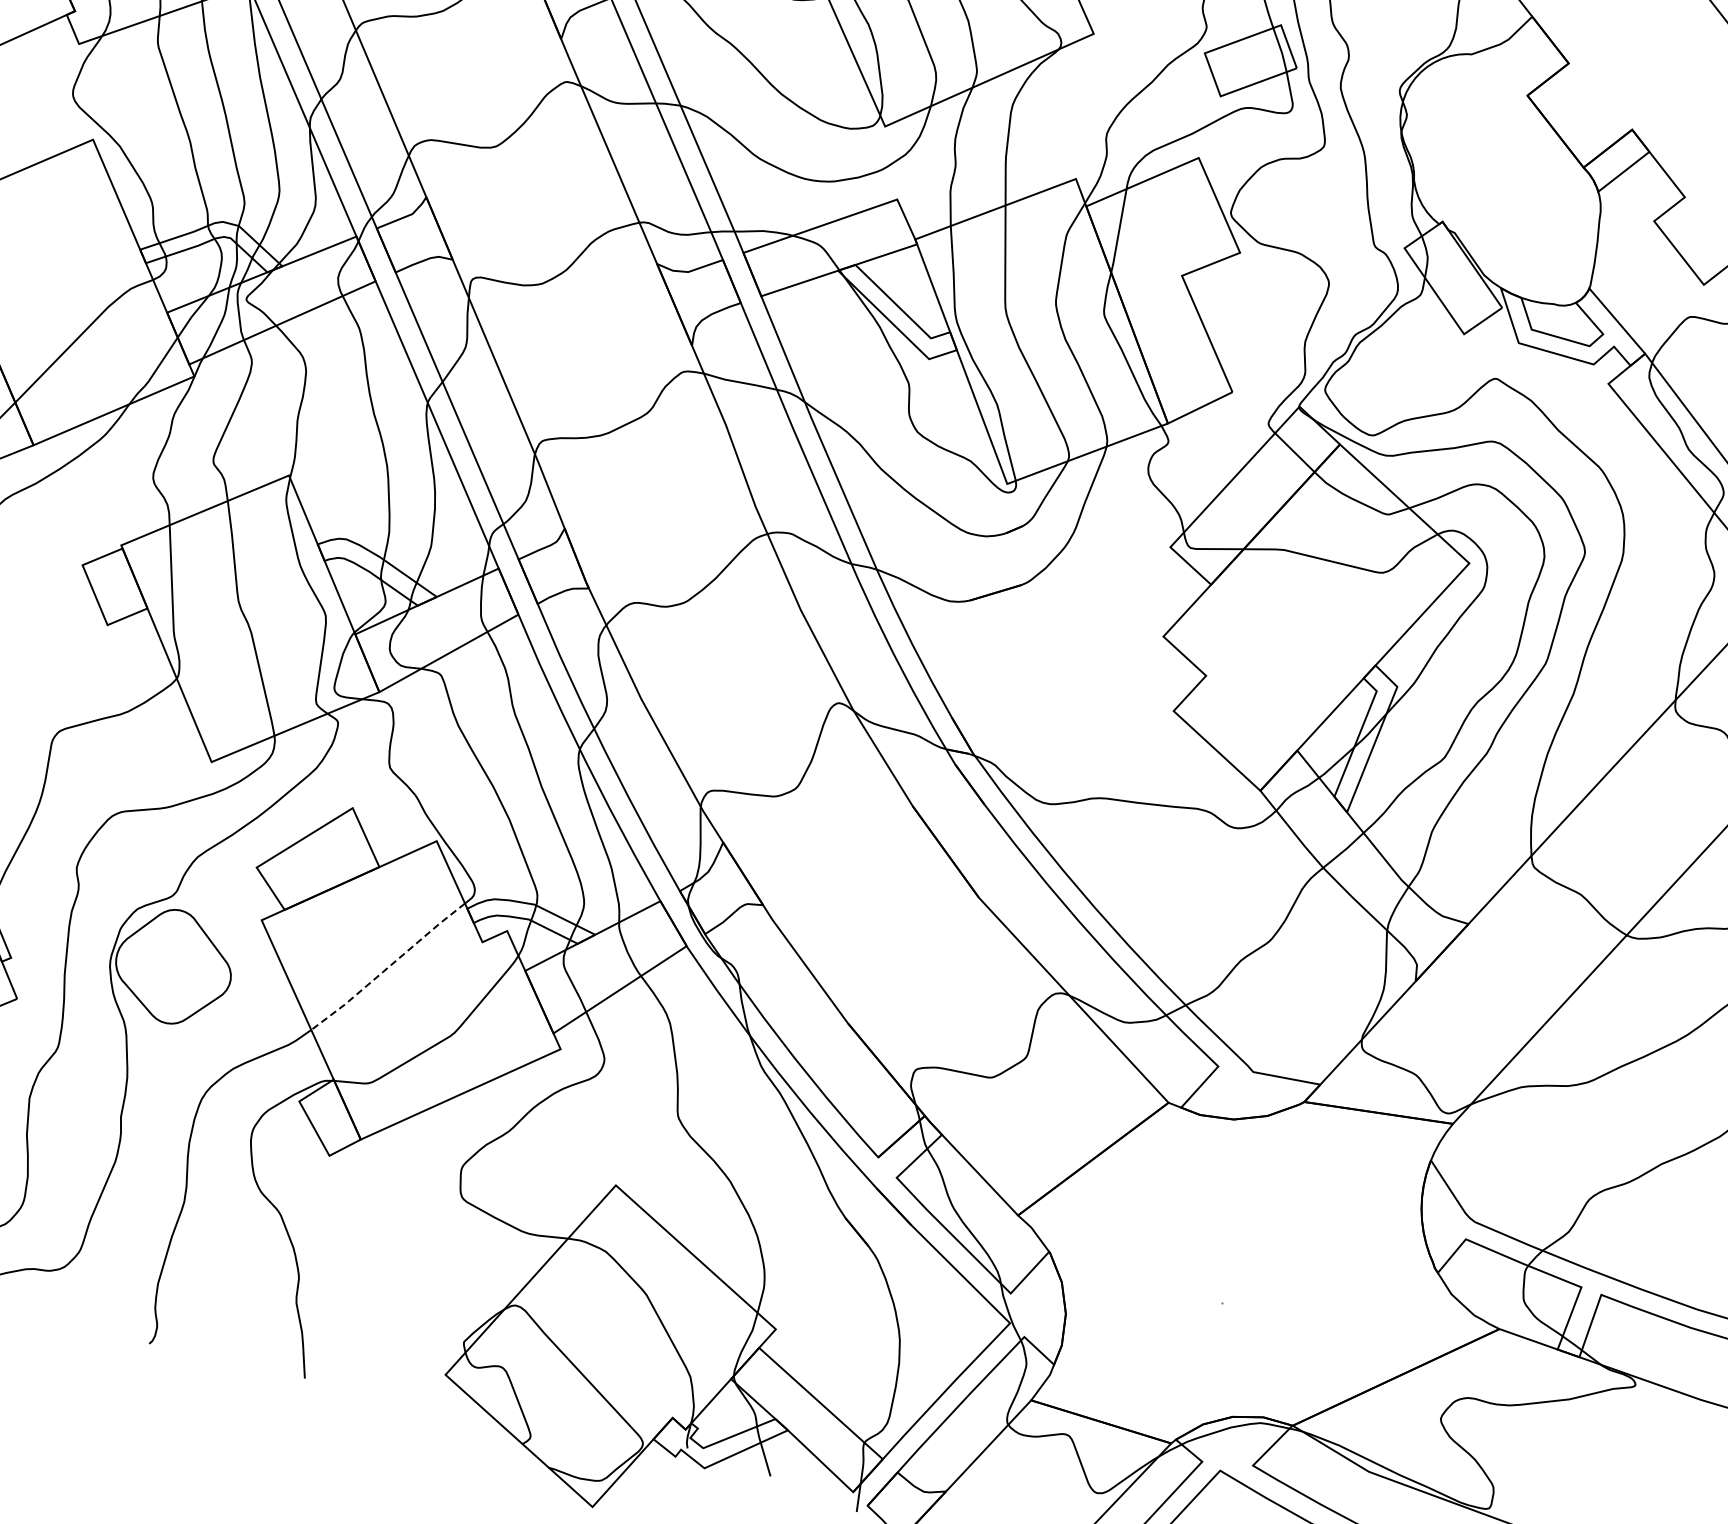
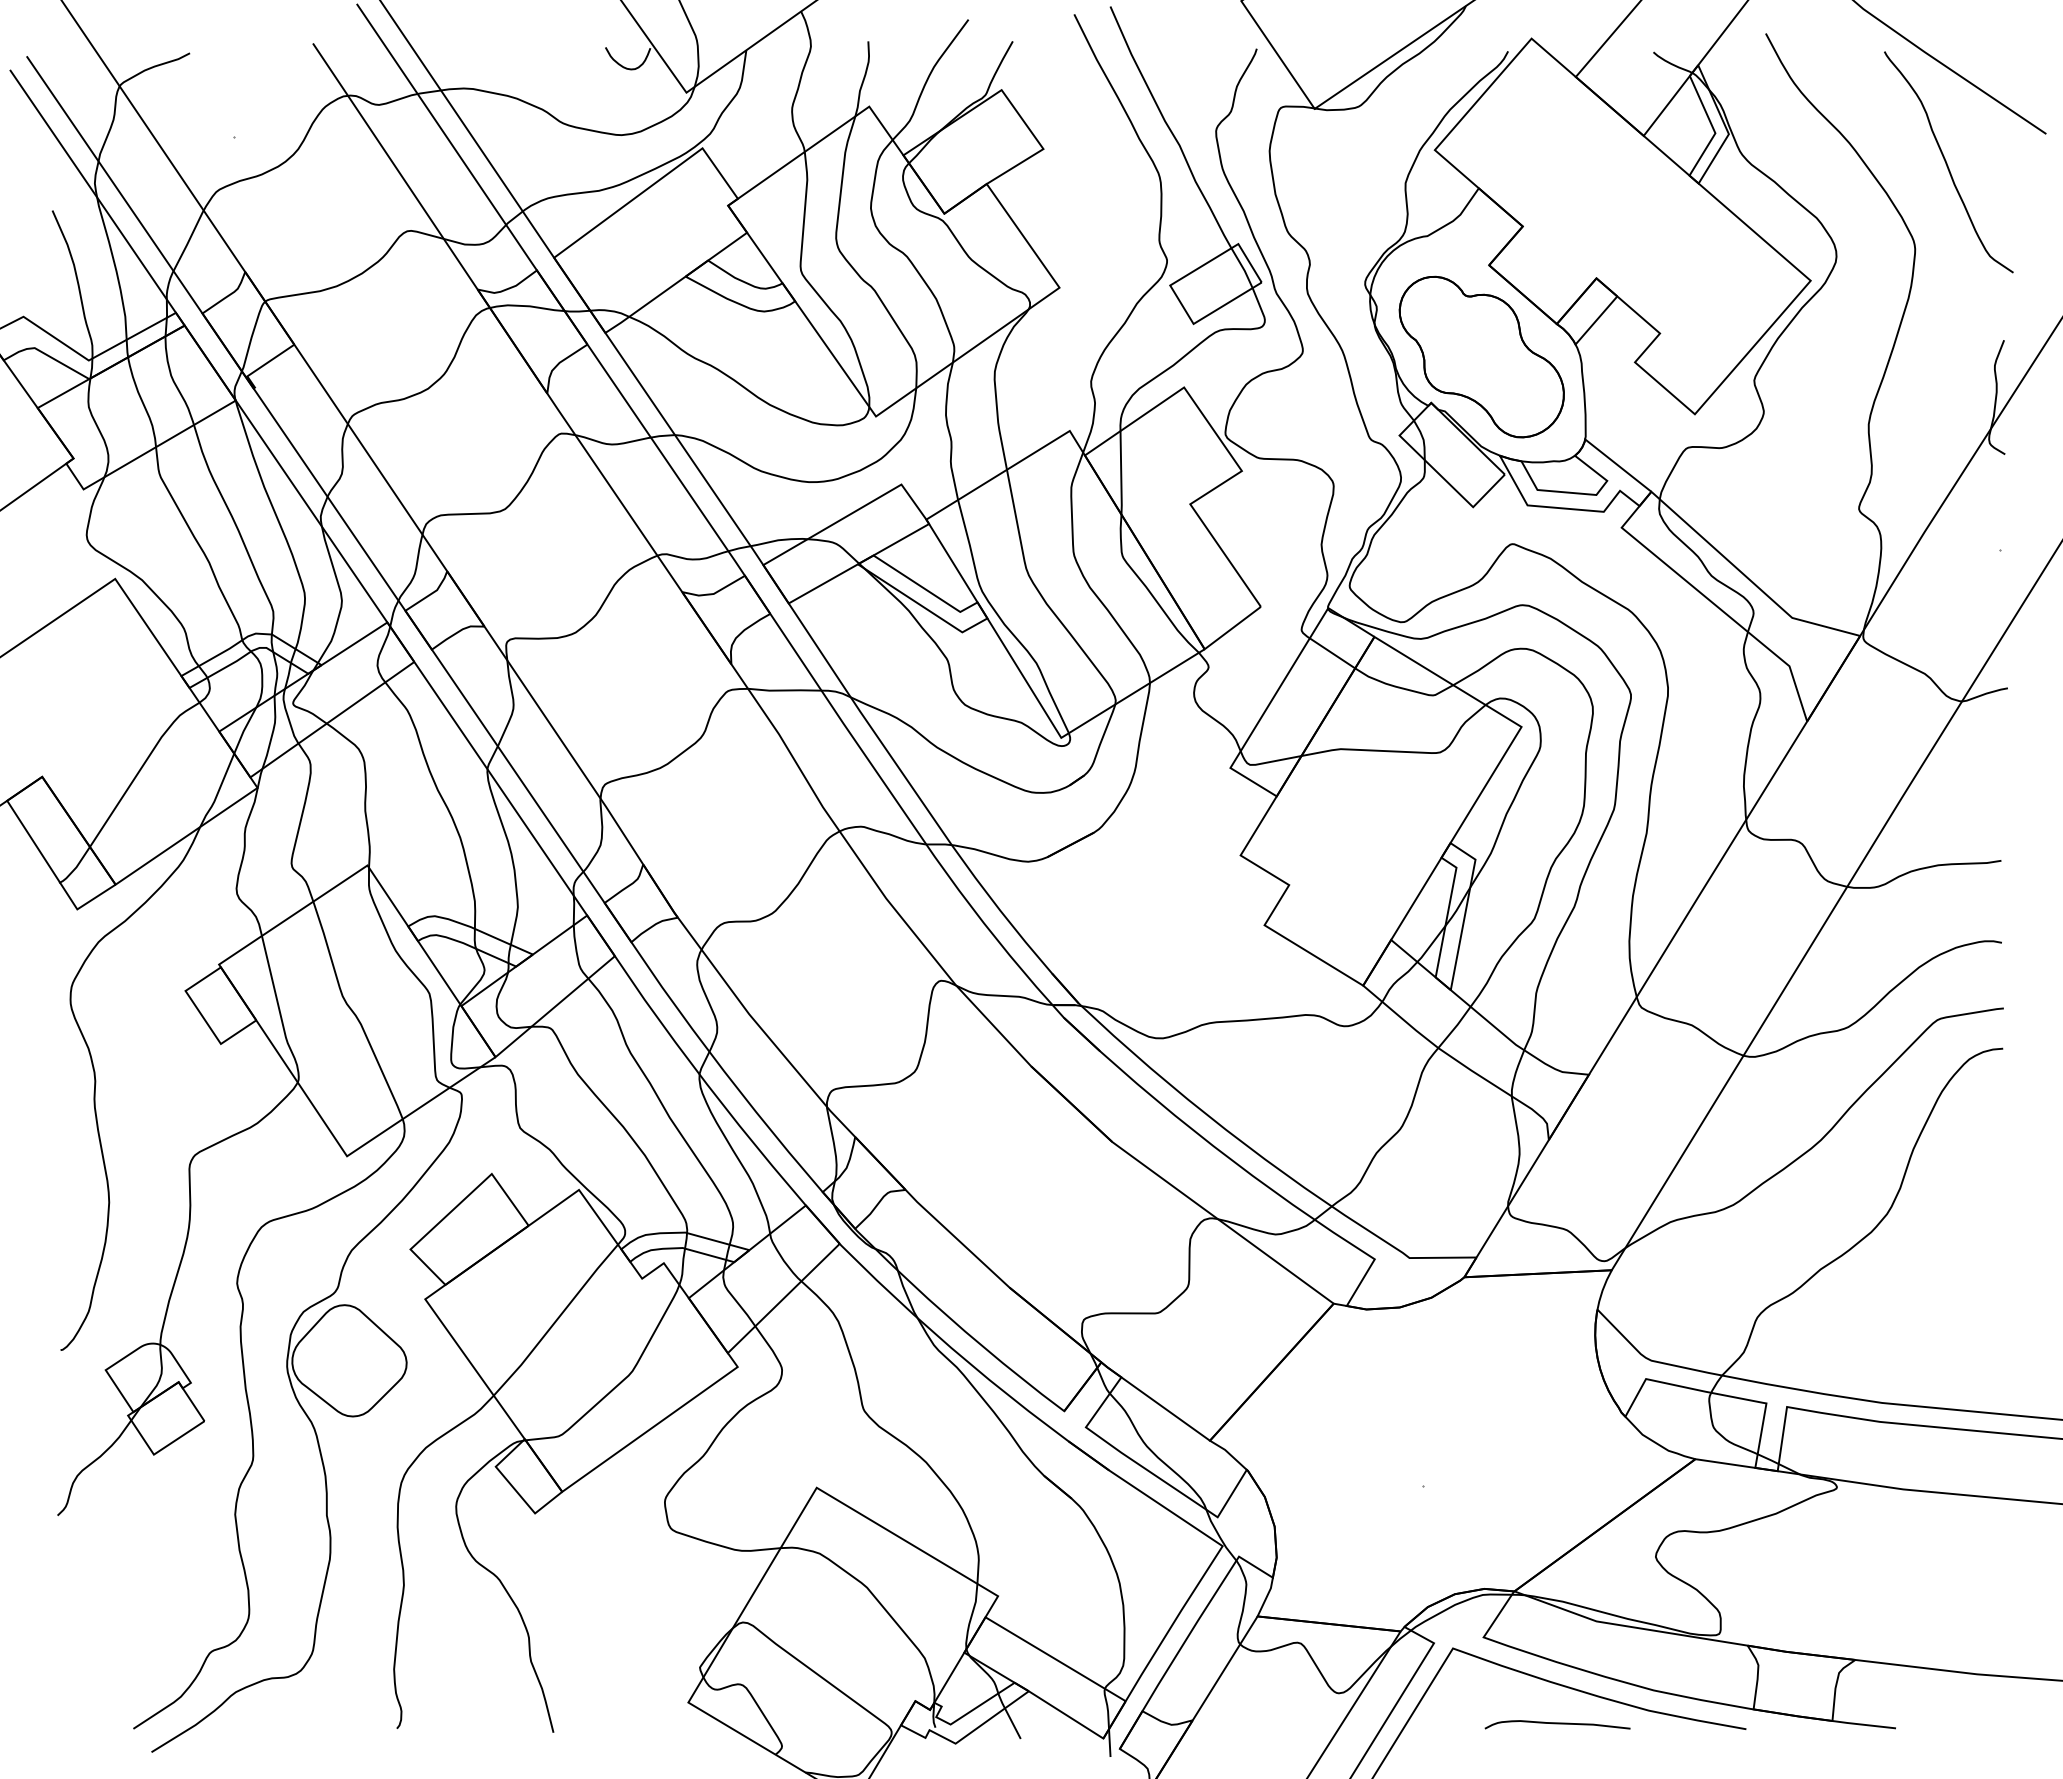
part: (1501, 185) -> (1481, 356), added
line: (387, 968) -> (555, 1321), dashed -> solid

